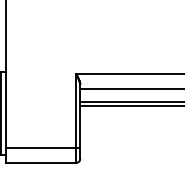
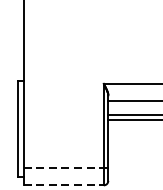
line: (43, 148) -> (66, 168), solid -> dashed
line: (41, 162) -> (64, 184), solid -> dashed

